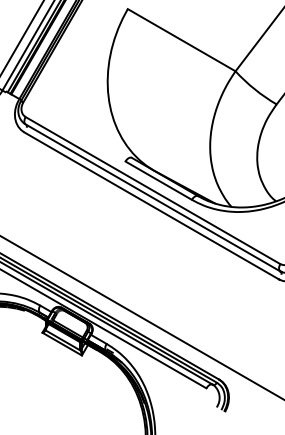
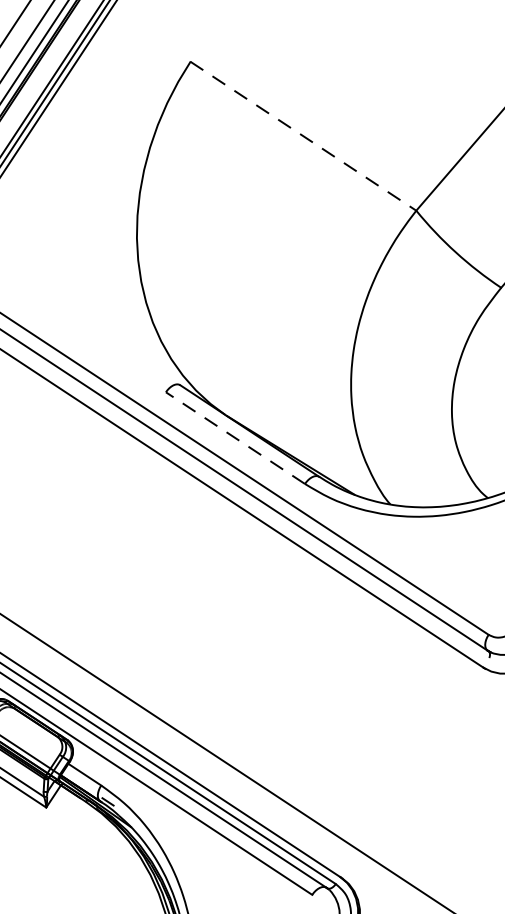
line: (182, 40) -> (305, 136), solid -> dashed
line: (158, 180) -> (235, 437), solid -> dashed

